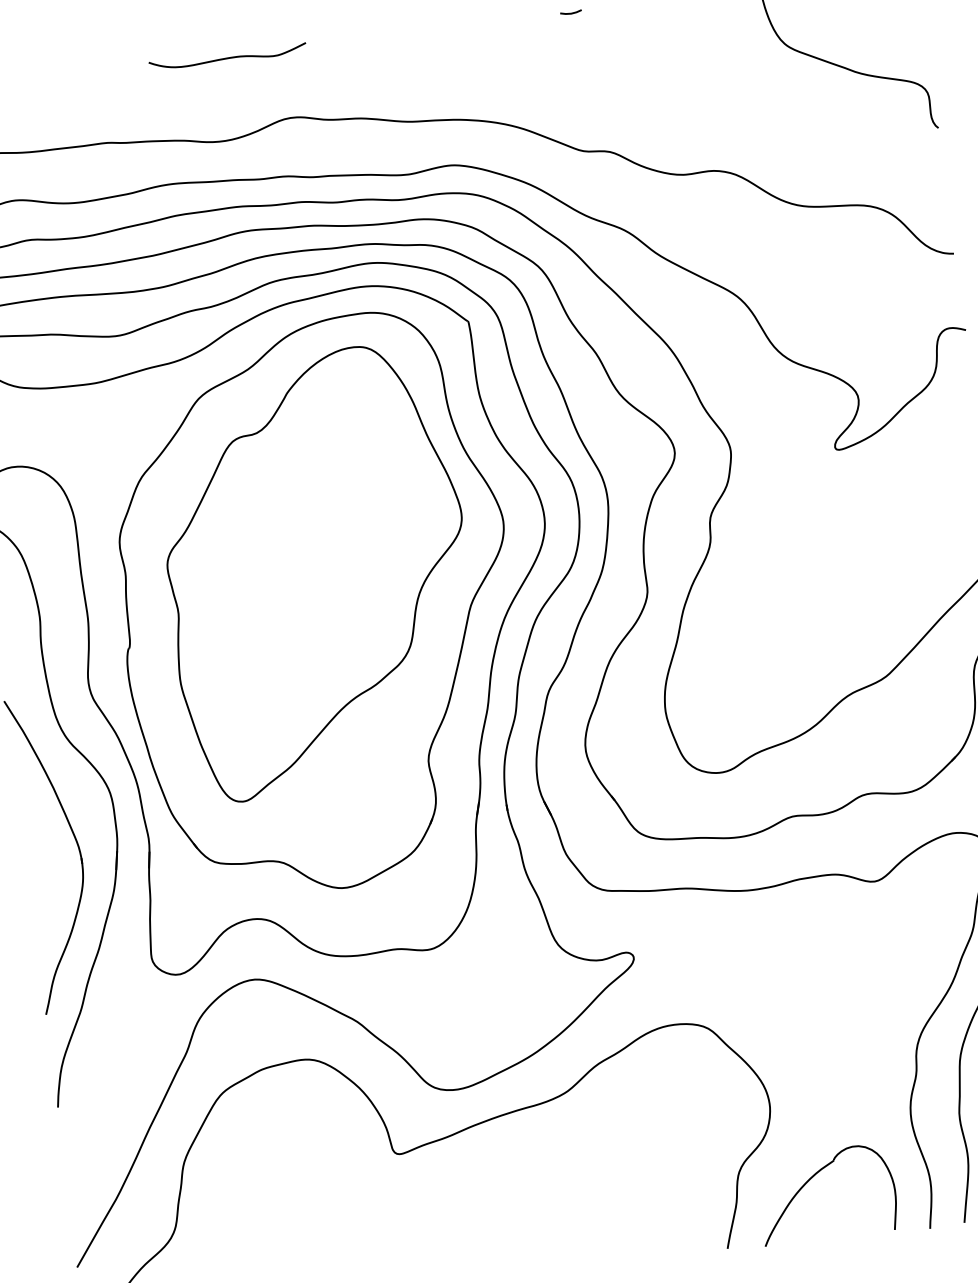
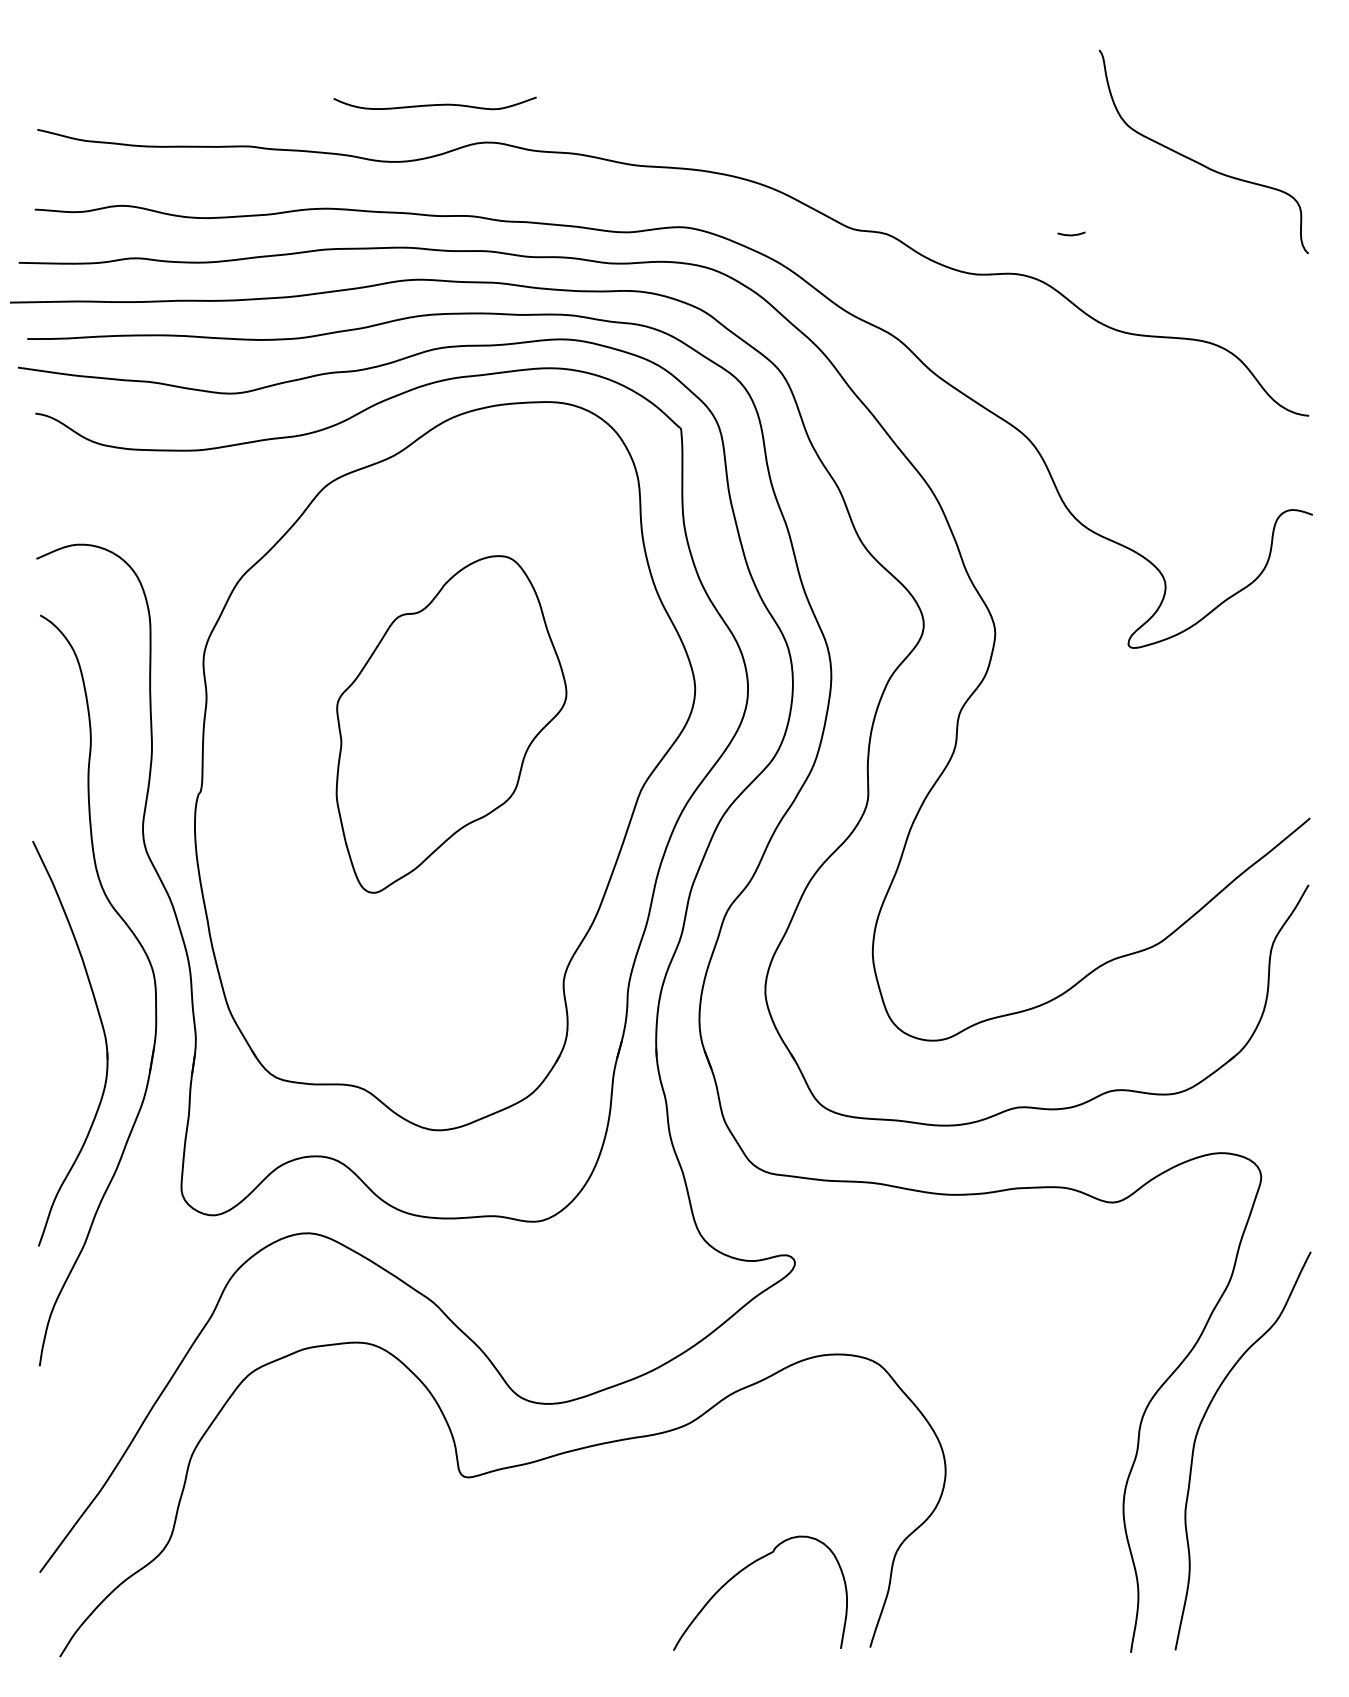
line: (571, 12) -> (1071, 234), moved
curve: (227, 57) -> (434, 104), moved
part: (317, 572) -> (451, 724), size x0.6
part: (811, 1179) -> (742, 1571), moved

